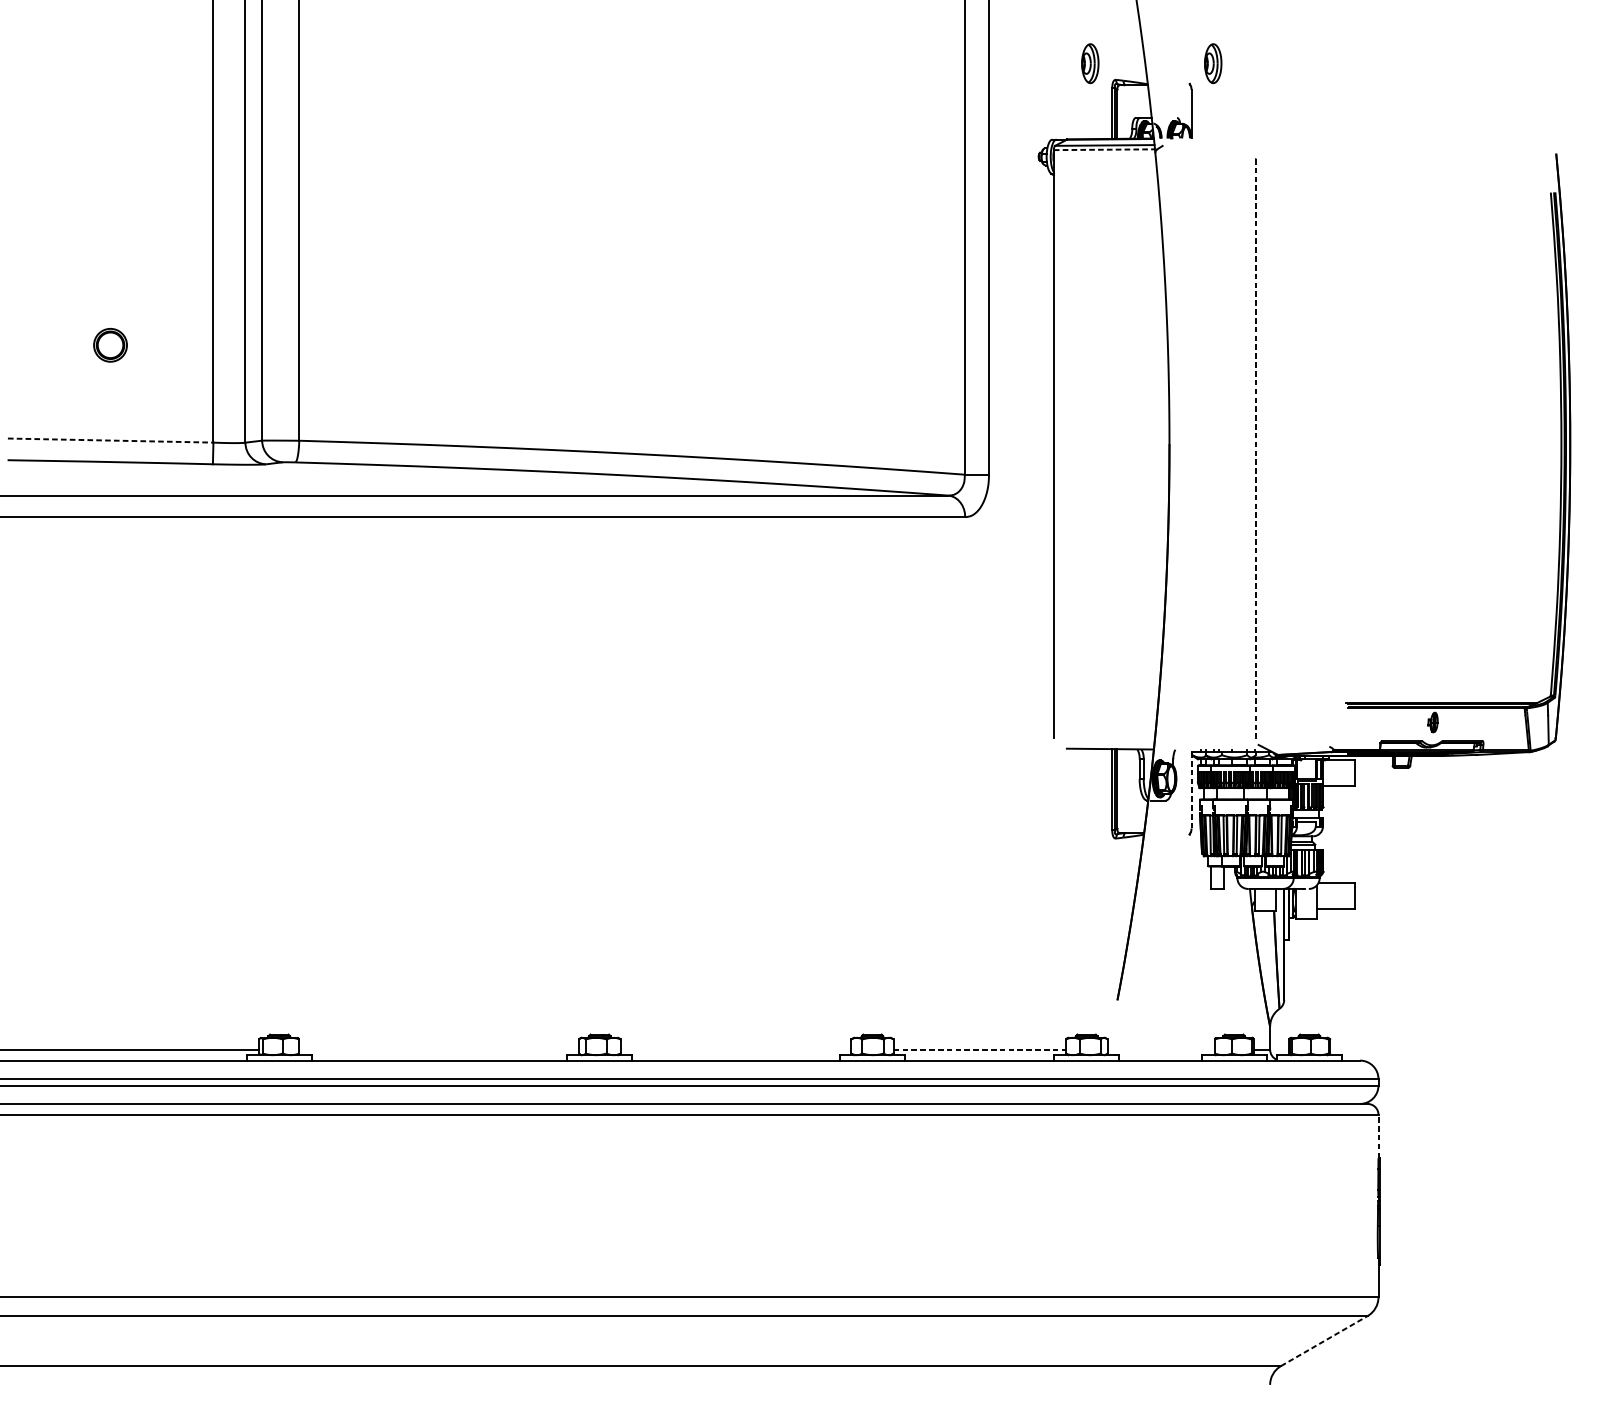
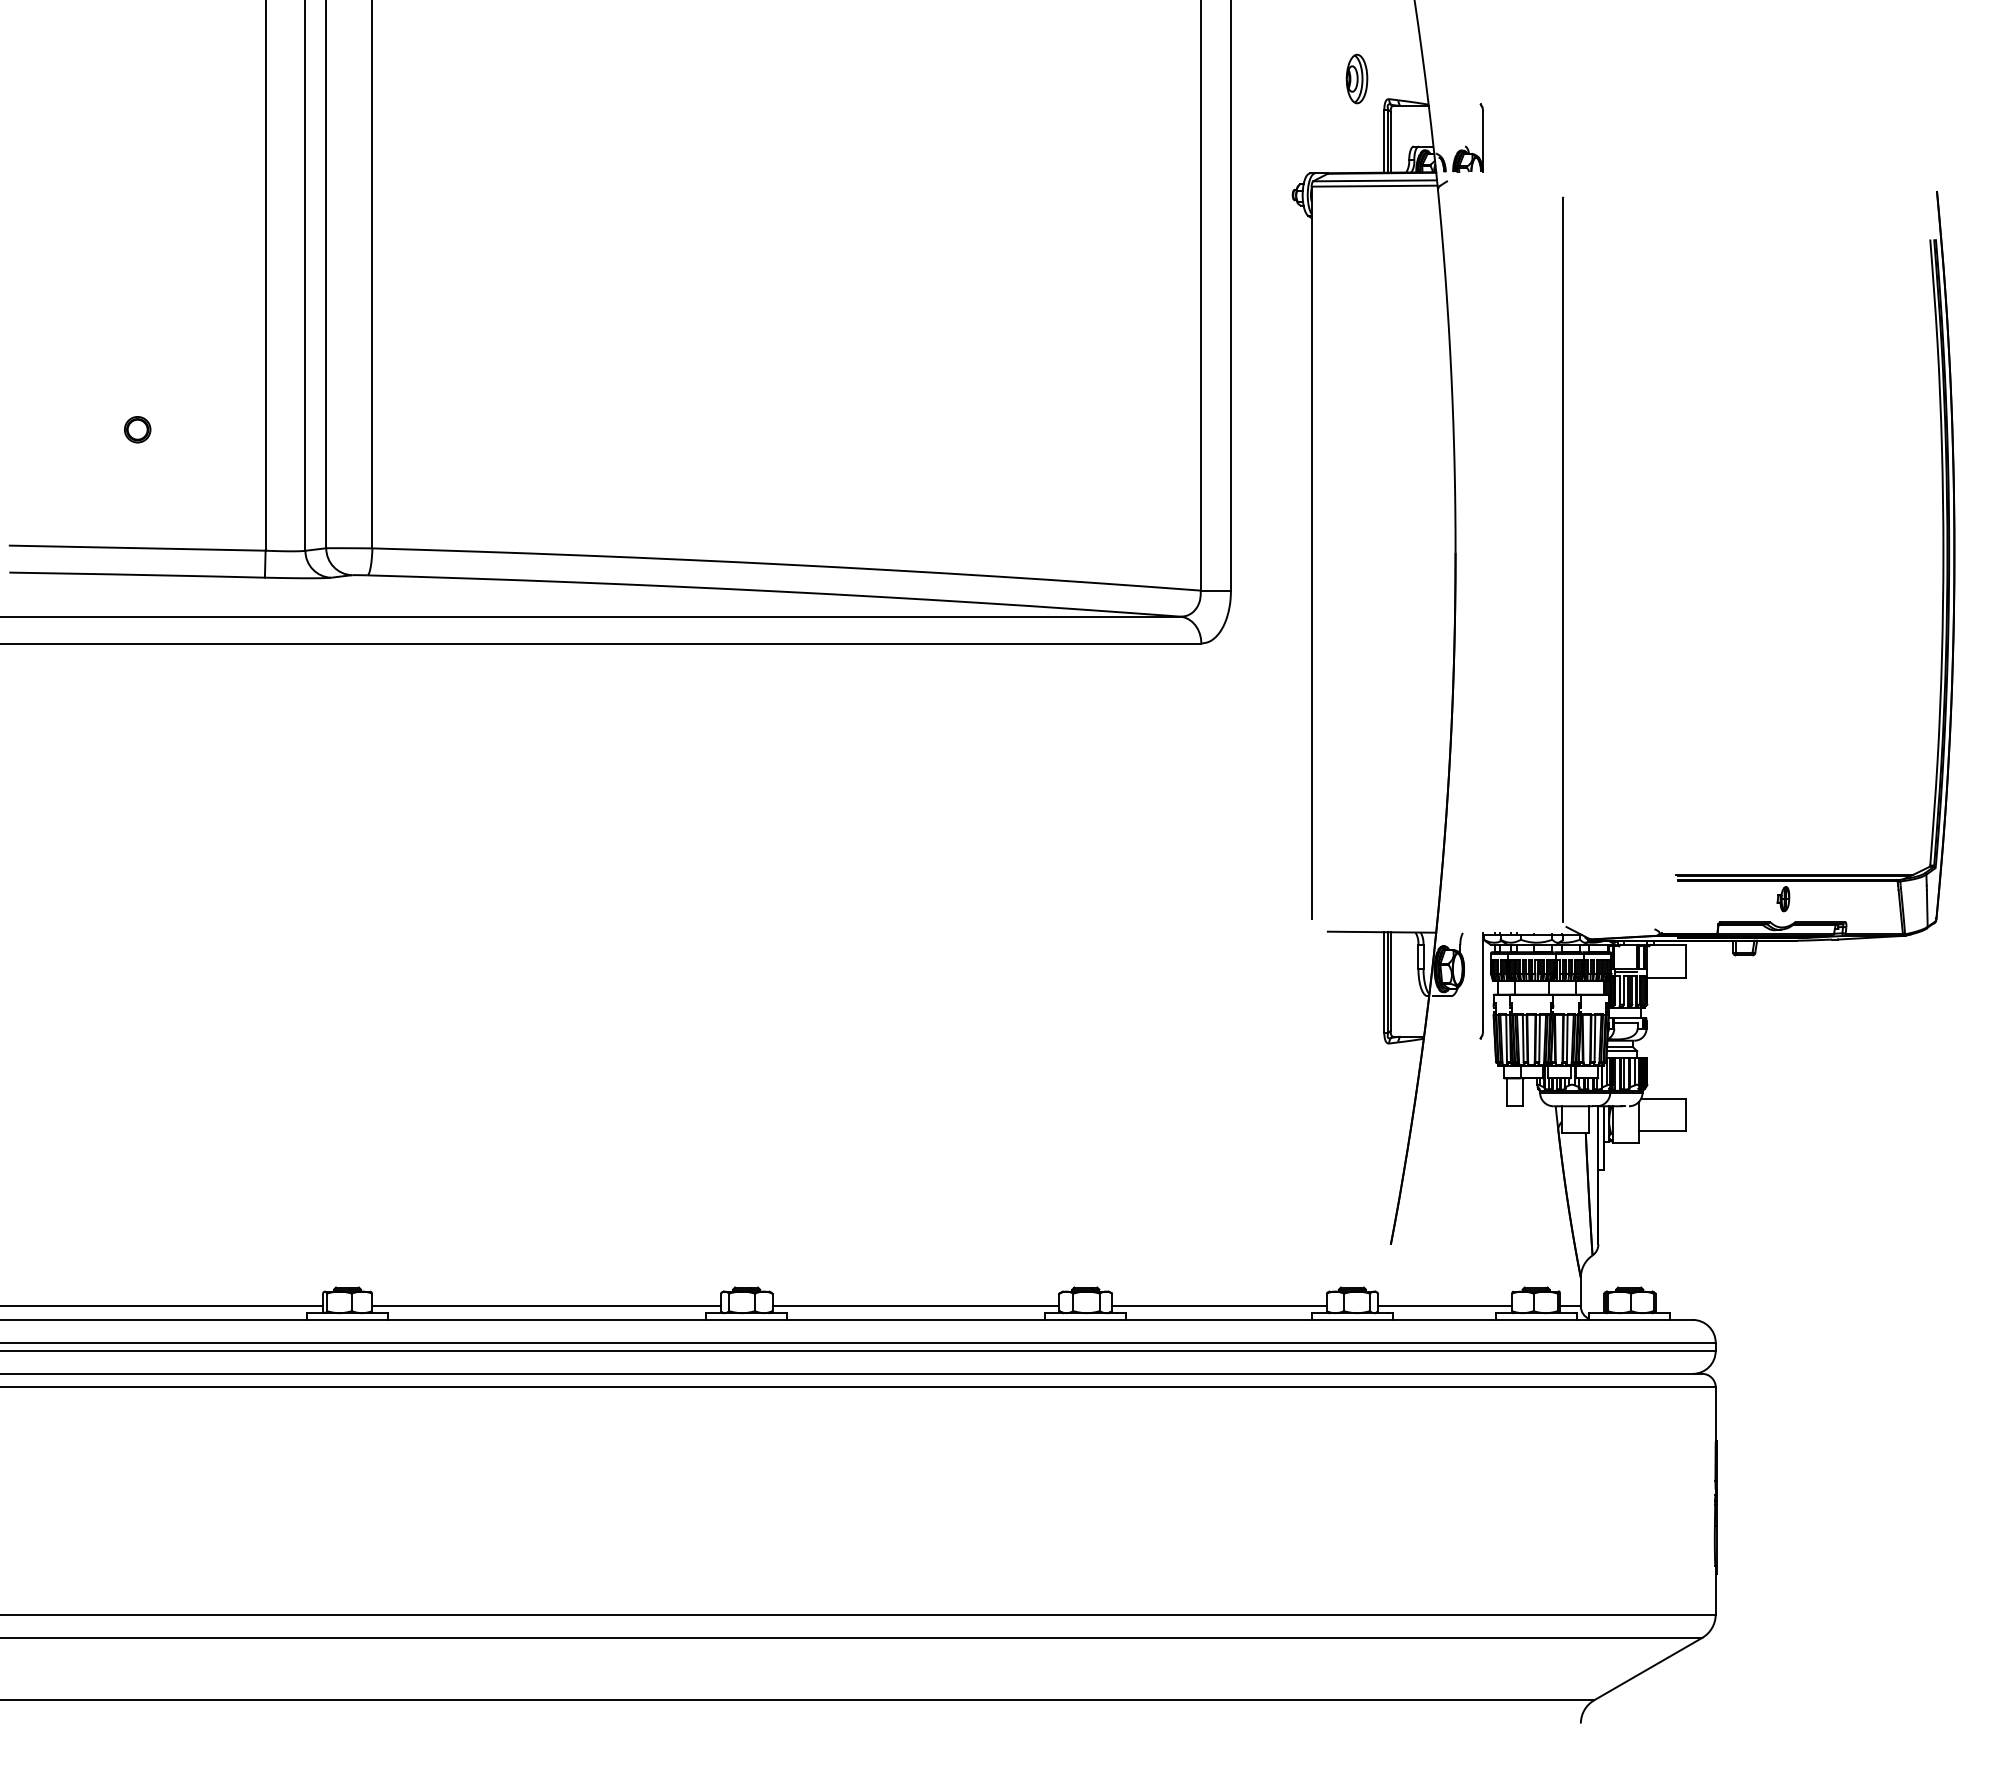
part: (1212, 63) -> (1509, 78), removed
line: (1104, 150) -> (1374, 186), dashed -> solid
part: (110, 345) -> (137, 429), size x0.62
line: (110, 440) -> (137, 548), dashed -> solid
line: (1256, 450) -> (1563, 560), dashed -> solid
line: (1191, 789) -> (1483, 982), dashed -> solid
line: (439, 1049) -> (546, 1306), added
line: (735, 1049) -> (915, 1306), added
line: (979, 1049) -> (1219, 1306), dashed -> solid
line: (1161, 1049) -> (1445, 1306), added
line: (1378, 1136) -> (1715, 1414), dashed -> solid
line: (1324, 1340) -> (1648, 1668), dashed -> solid

